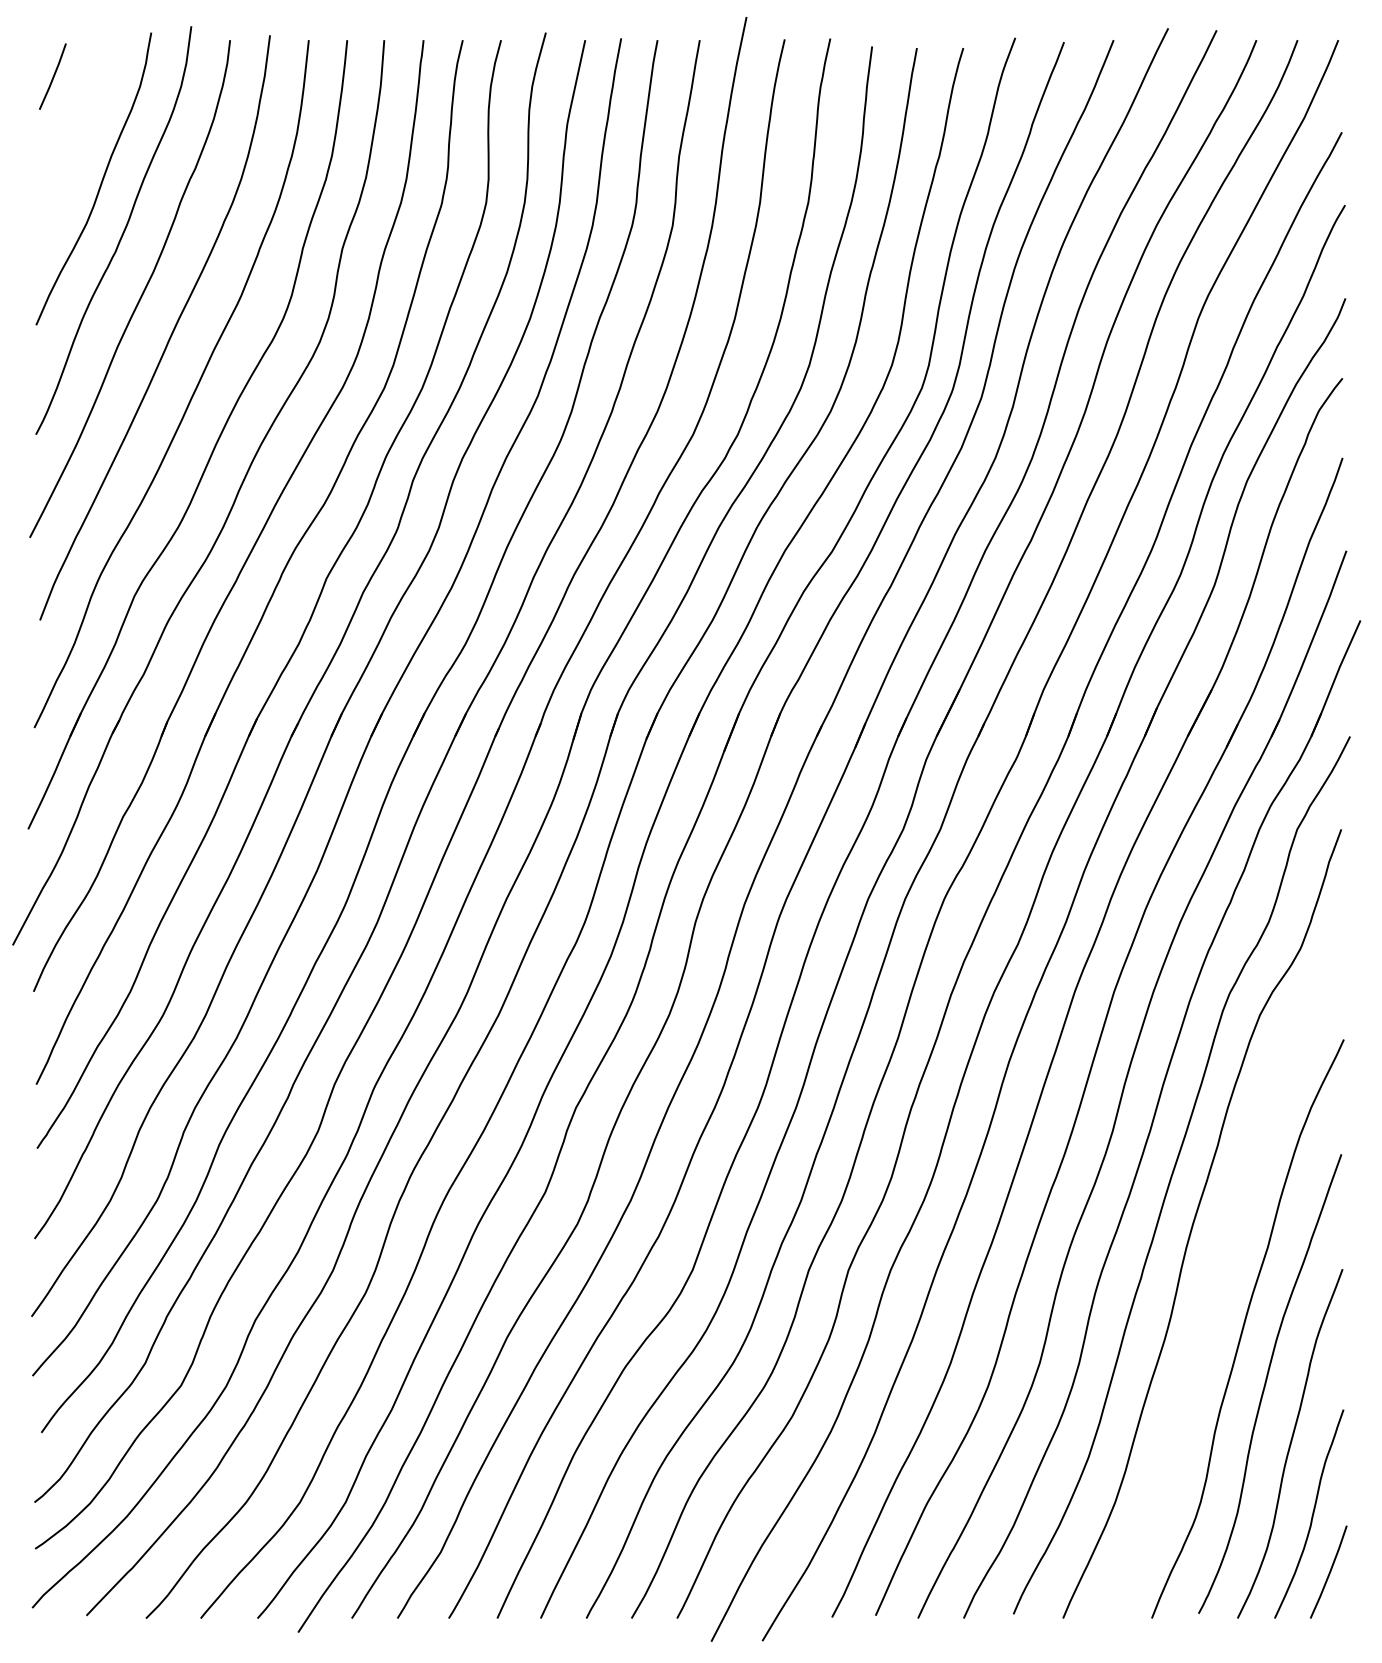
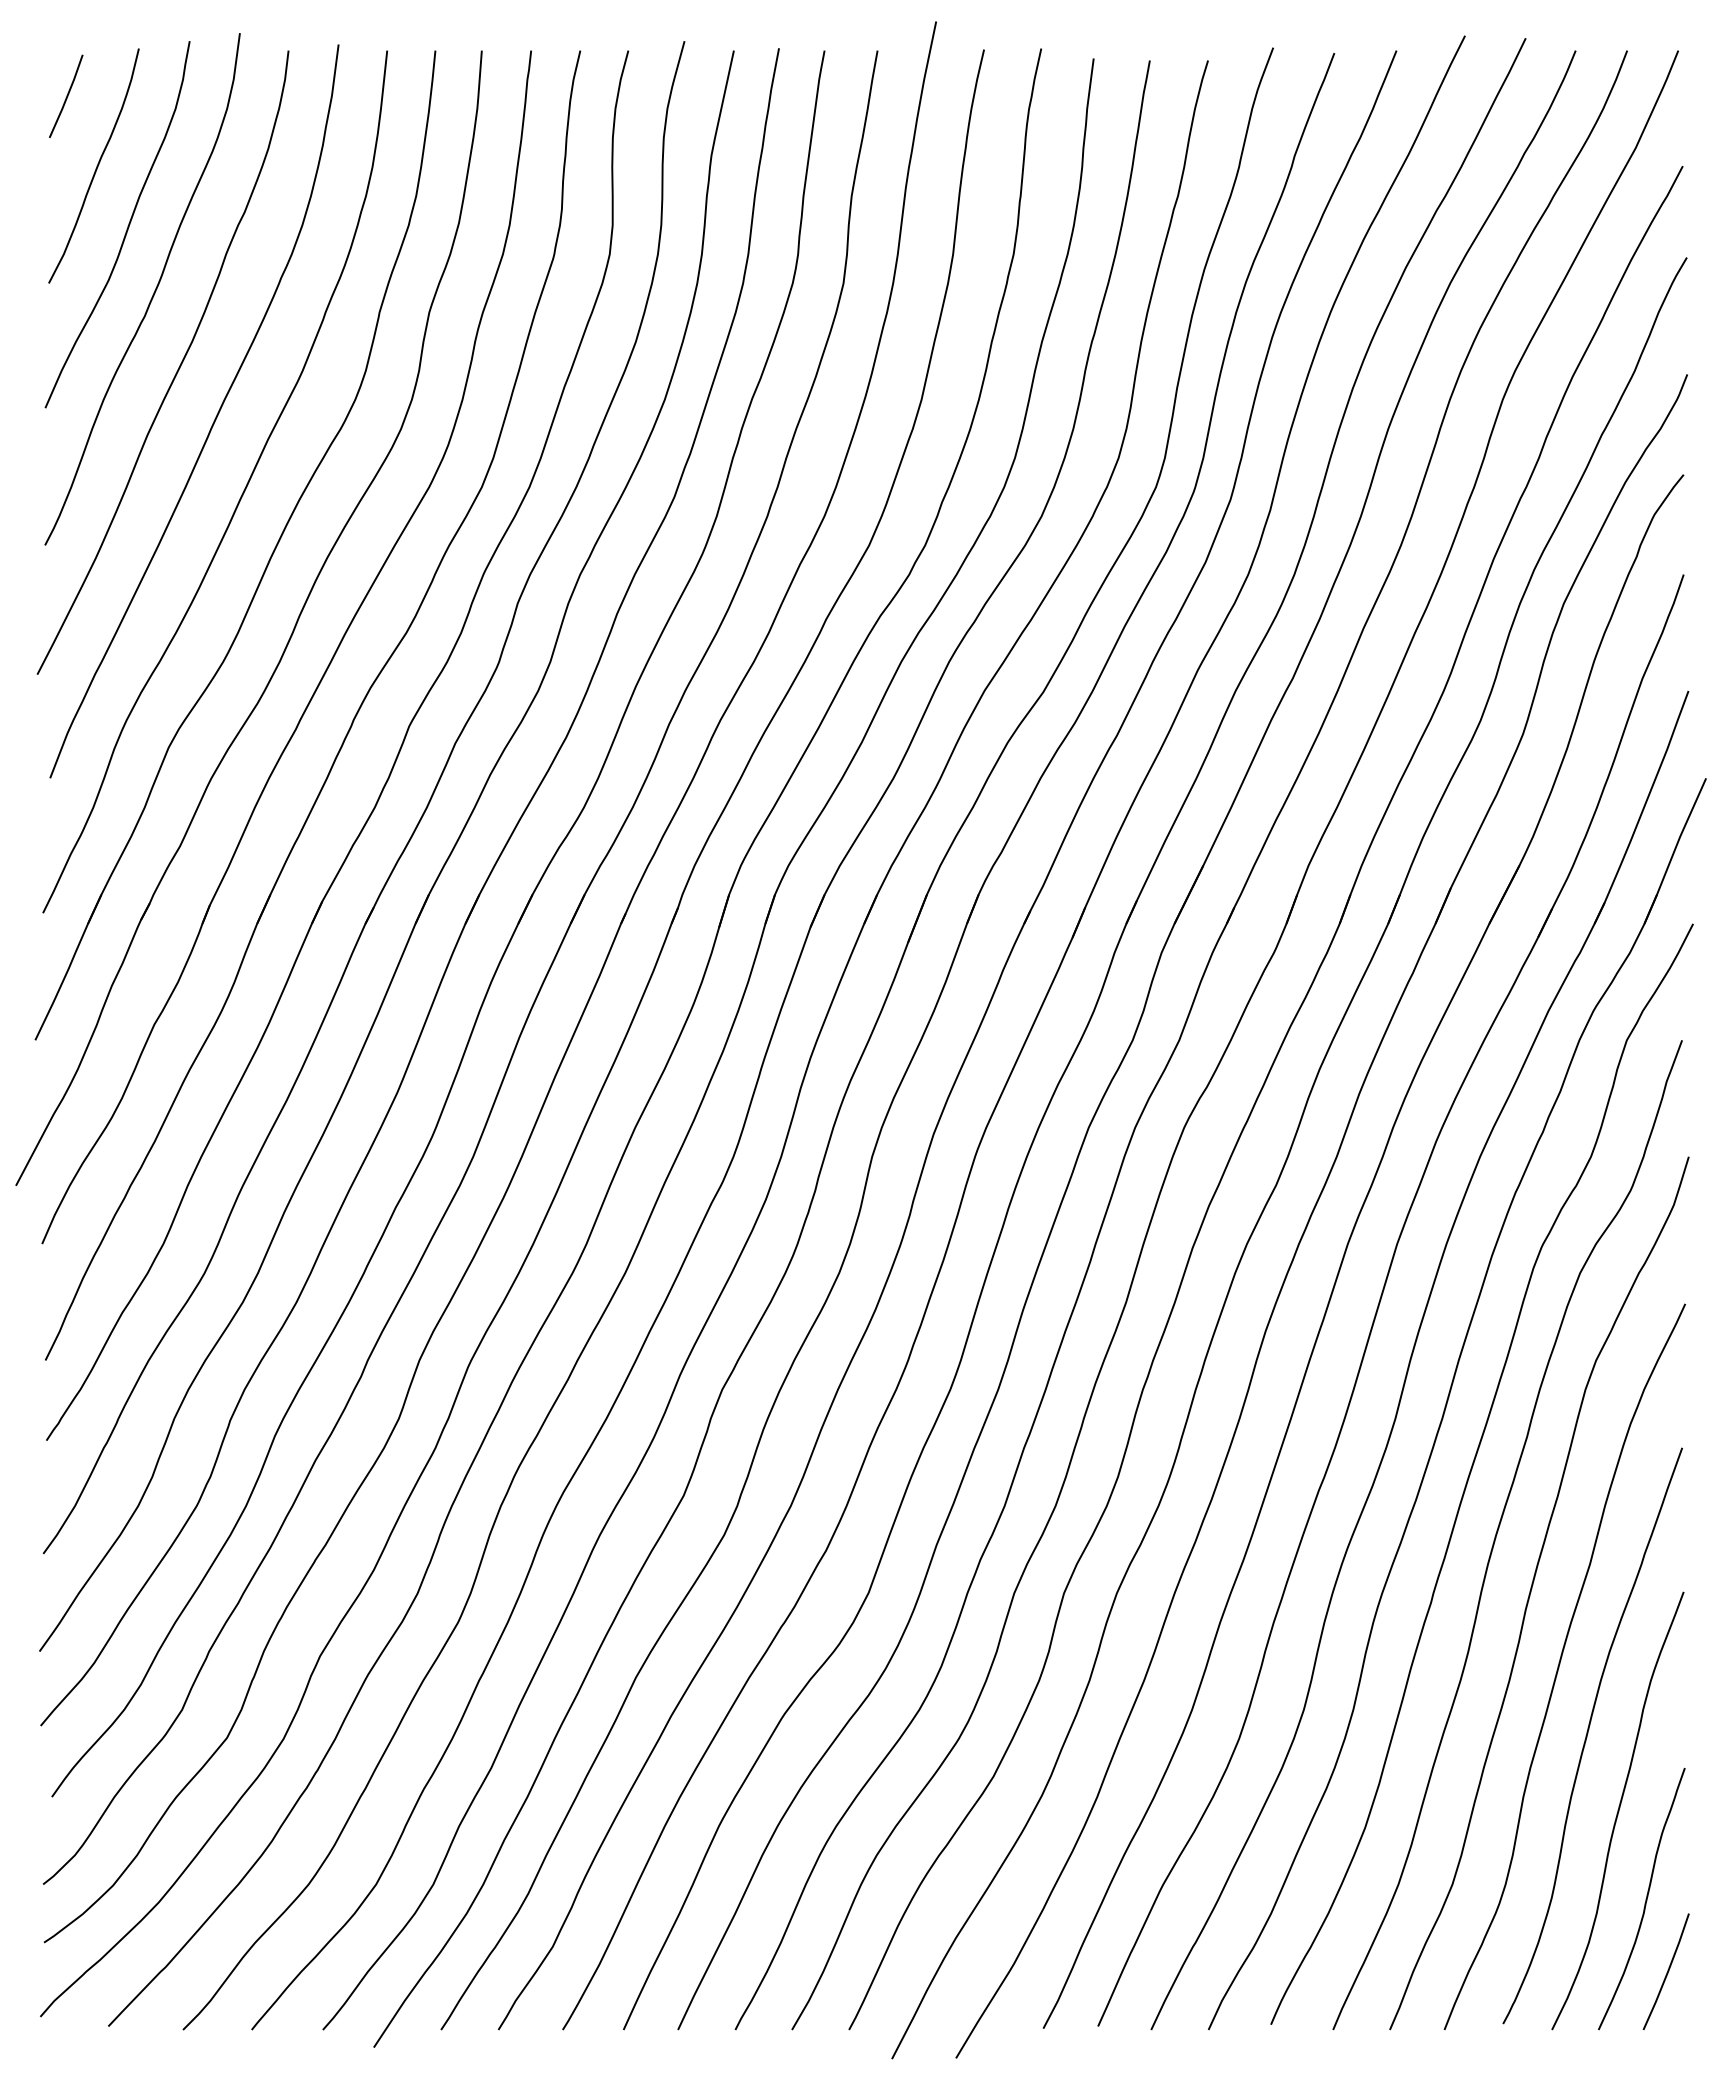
curve: (77, 132) -> (96, 166), added
curve: (1221, 1269) -> (1531, 1592), added

